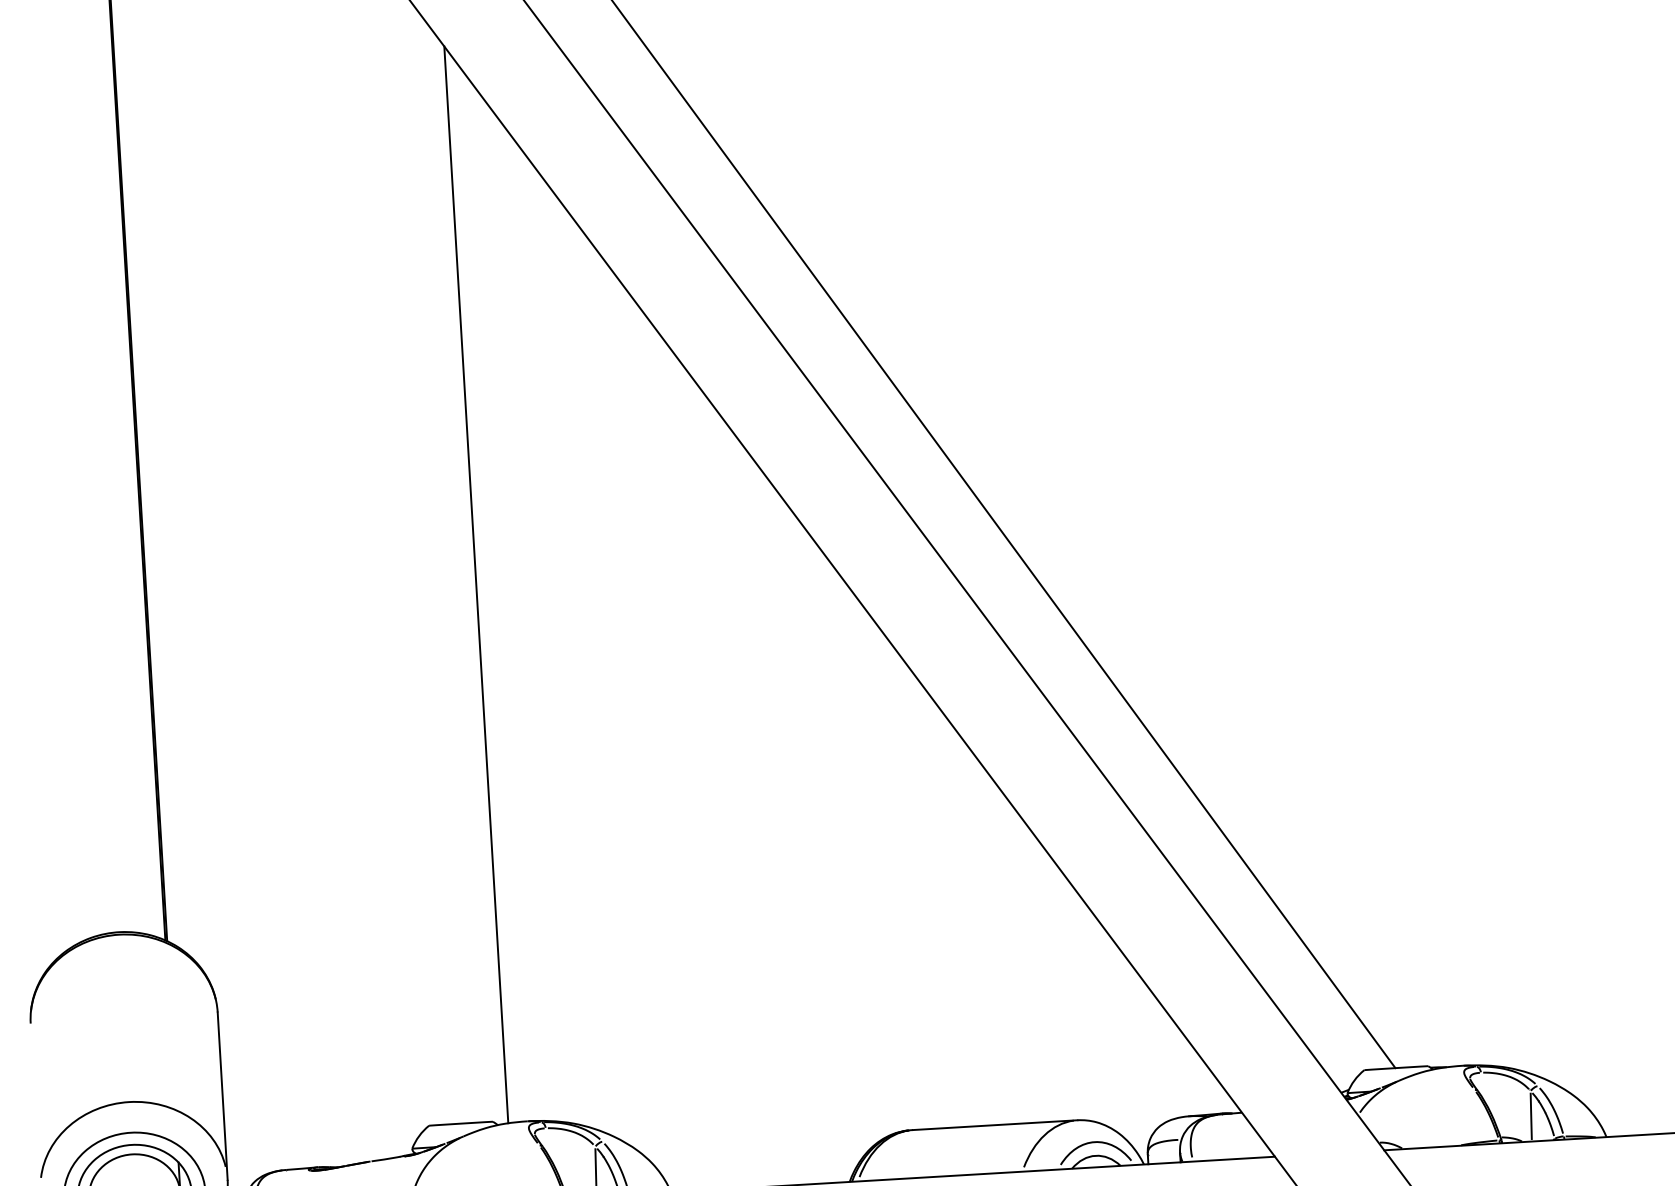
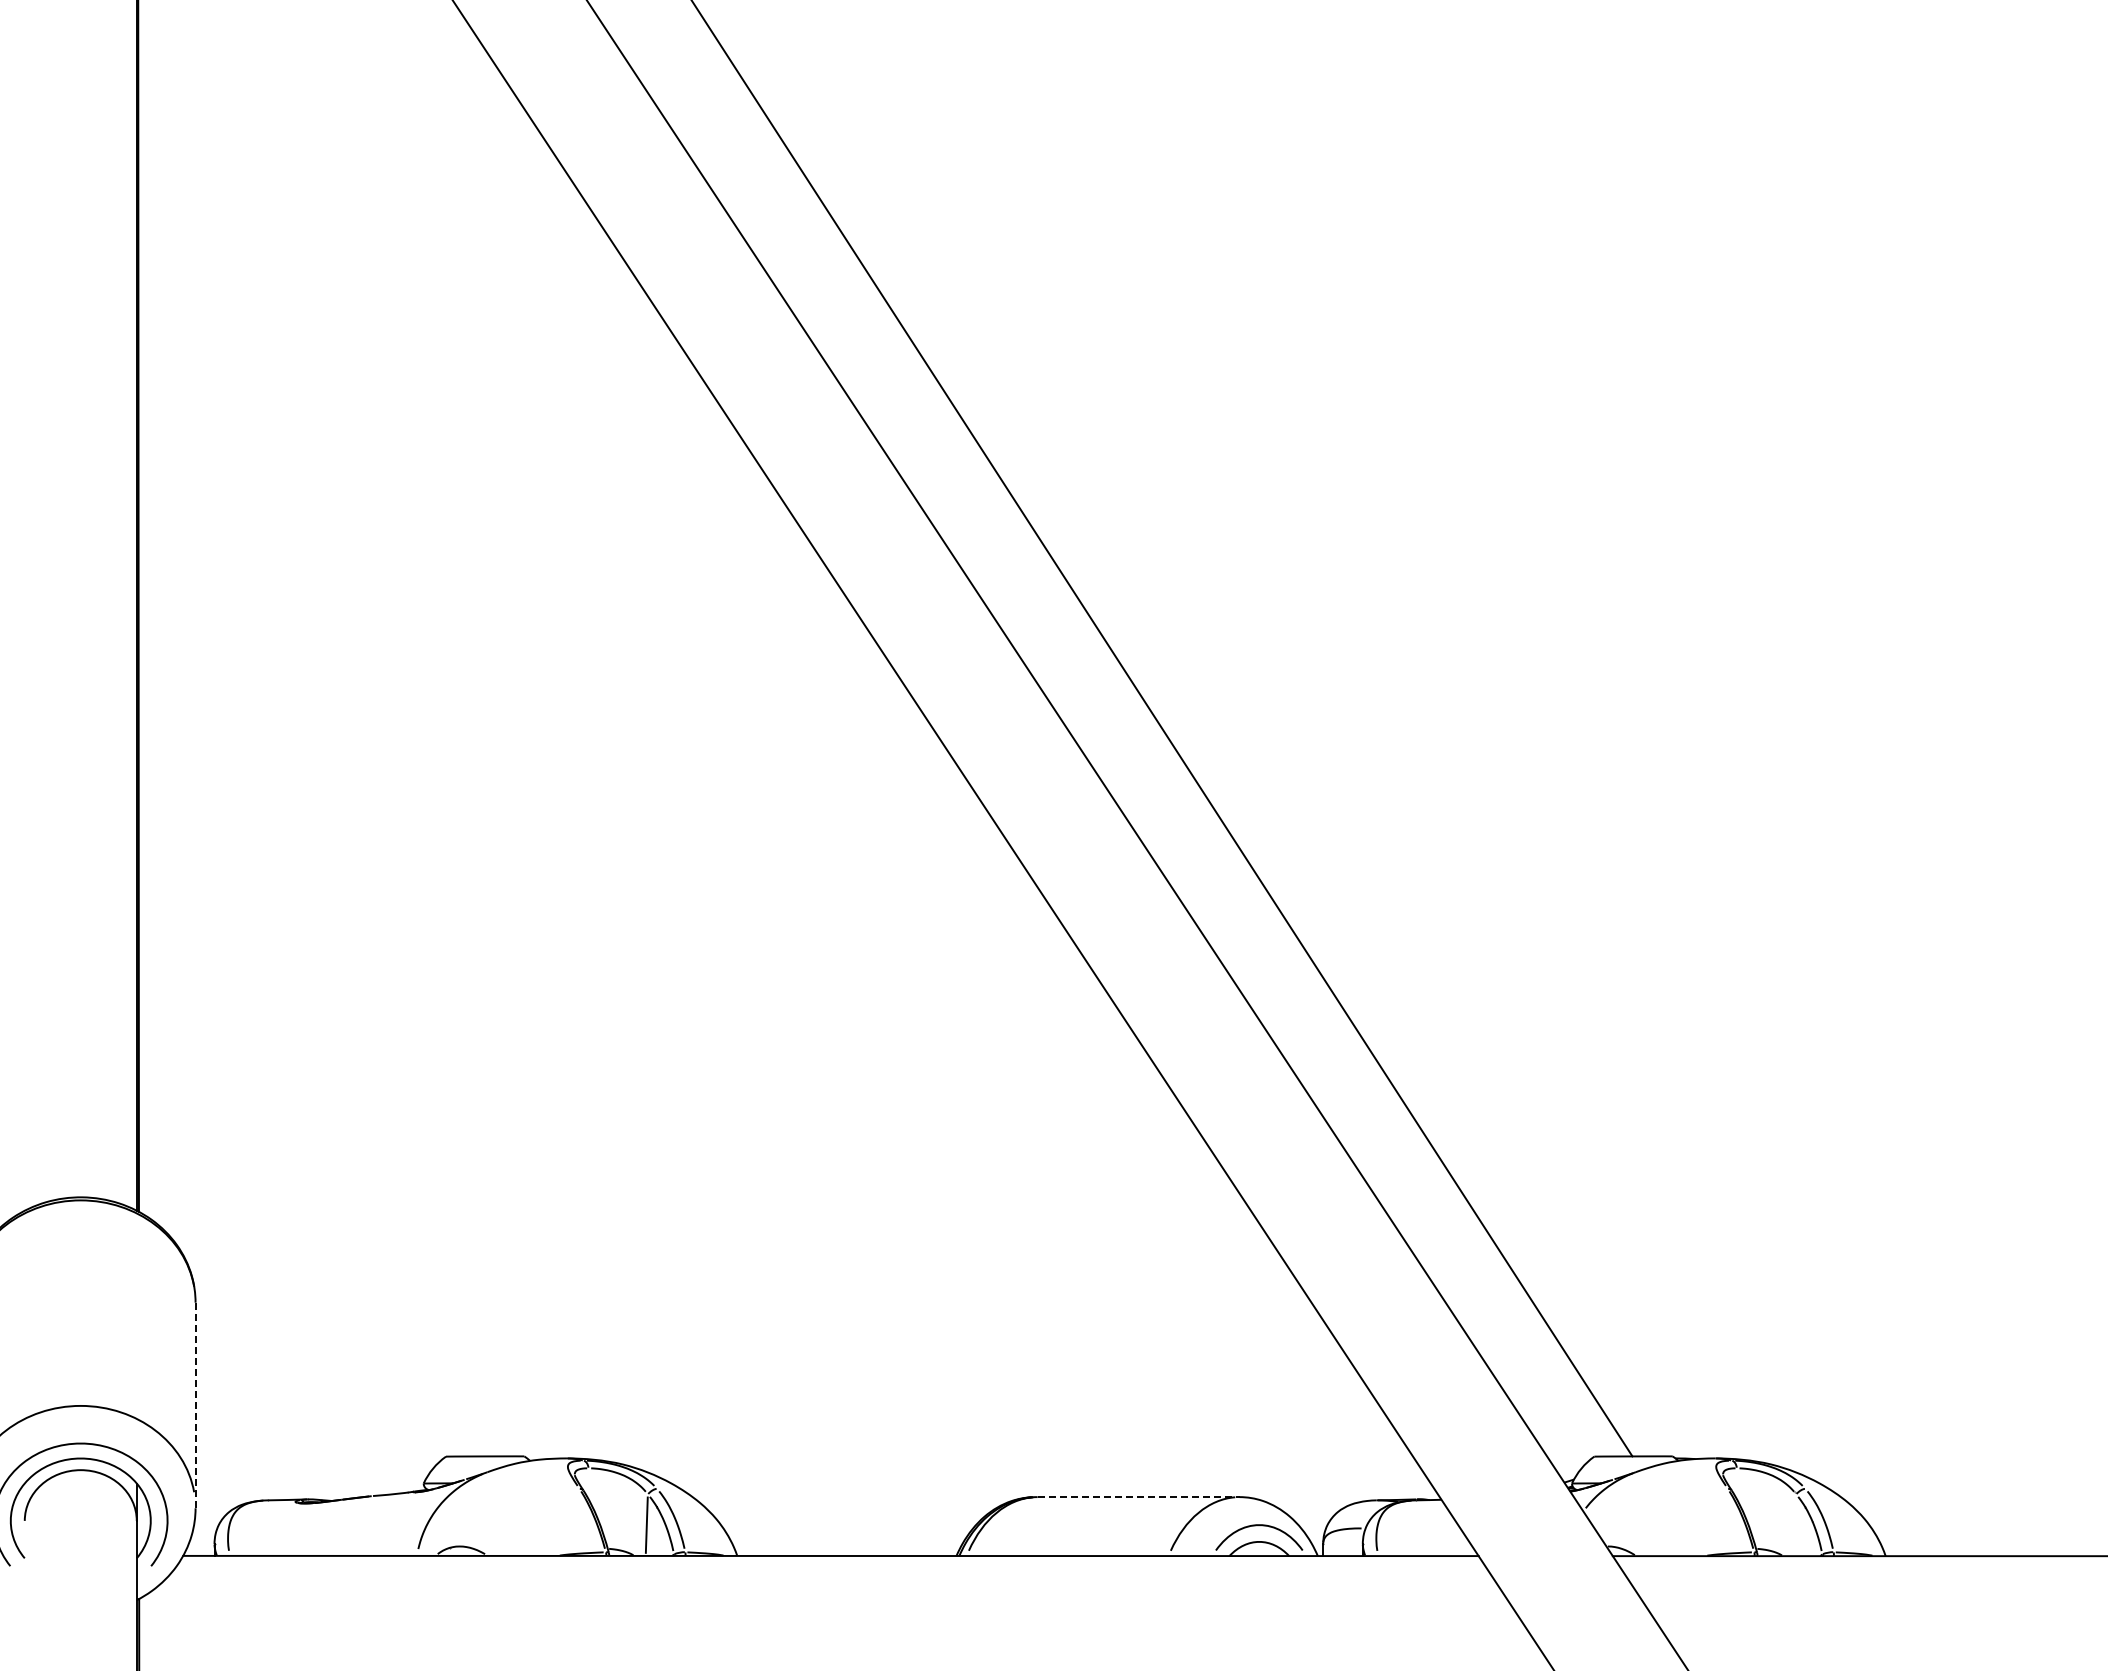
line: (476, 584) -> (543, 798), removed
line: (222, 1096) -> (195, 1405), solid -> dashed
line: (1531, 1116) -> (1795, 1525), removed
line: (995, 1125) -> (1138, 1497), solid -> dashed

